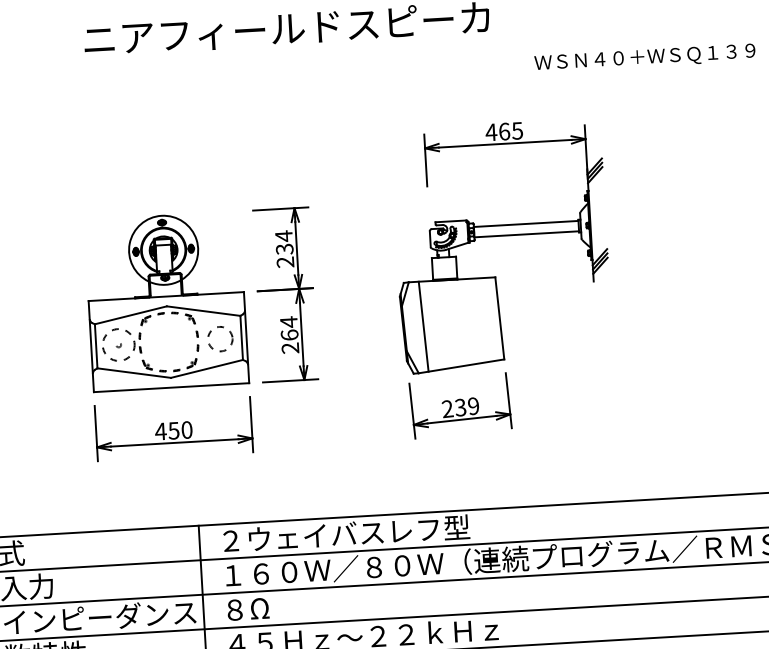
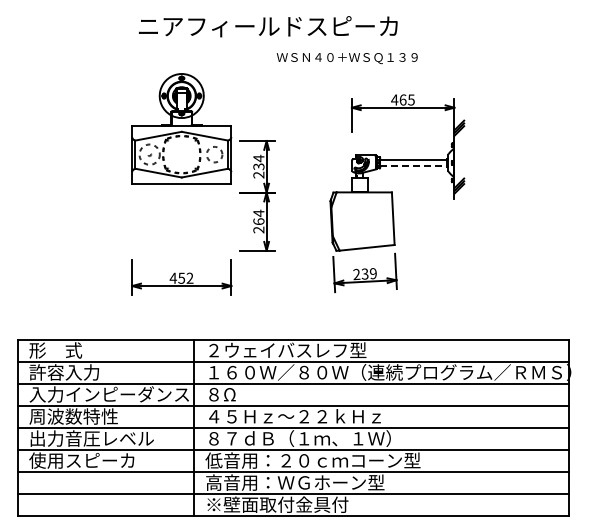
text: (643, 58) -> (346, 58), moved
line: (528, 234) -> (414, 166), solid -> dashed
part: (166, 301) -> (181, 128), moved
line: (423, 327) -> (344, 221), removed
text: (186, 428) -> (189, 277), 450 -> 452

